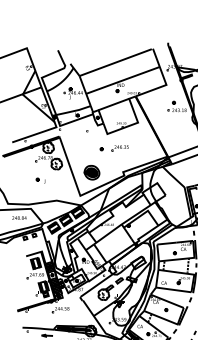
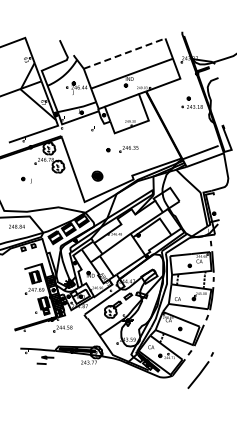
line: (116, 62) -> (124, 53), solid -> dashed
part: (91, 171) -> (97, 175), size x0.6
part: (40, 180) -> (26, 179), moved

